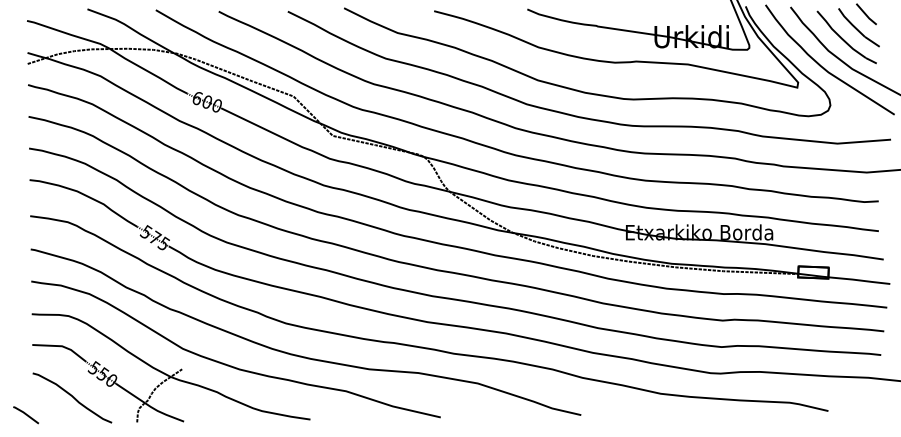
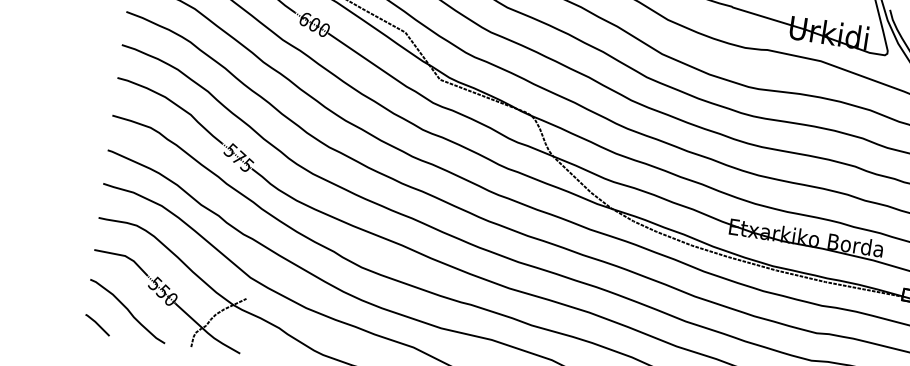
line: (25, 415) -> (96, 325), moved

